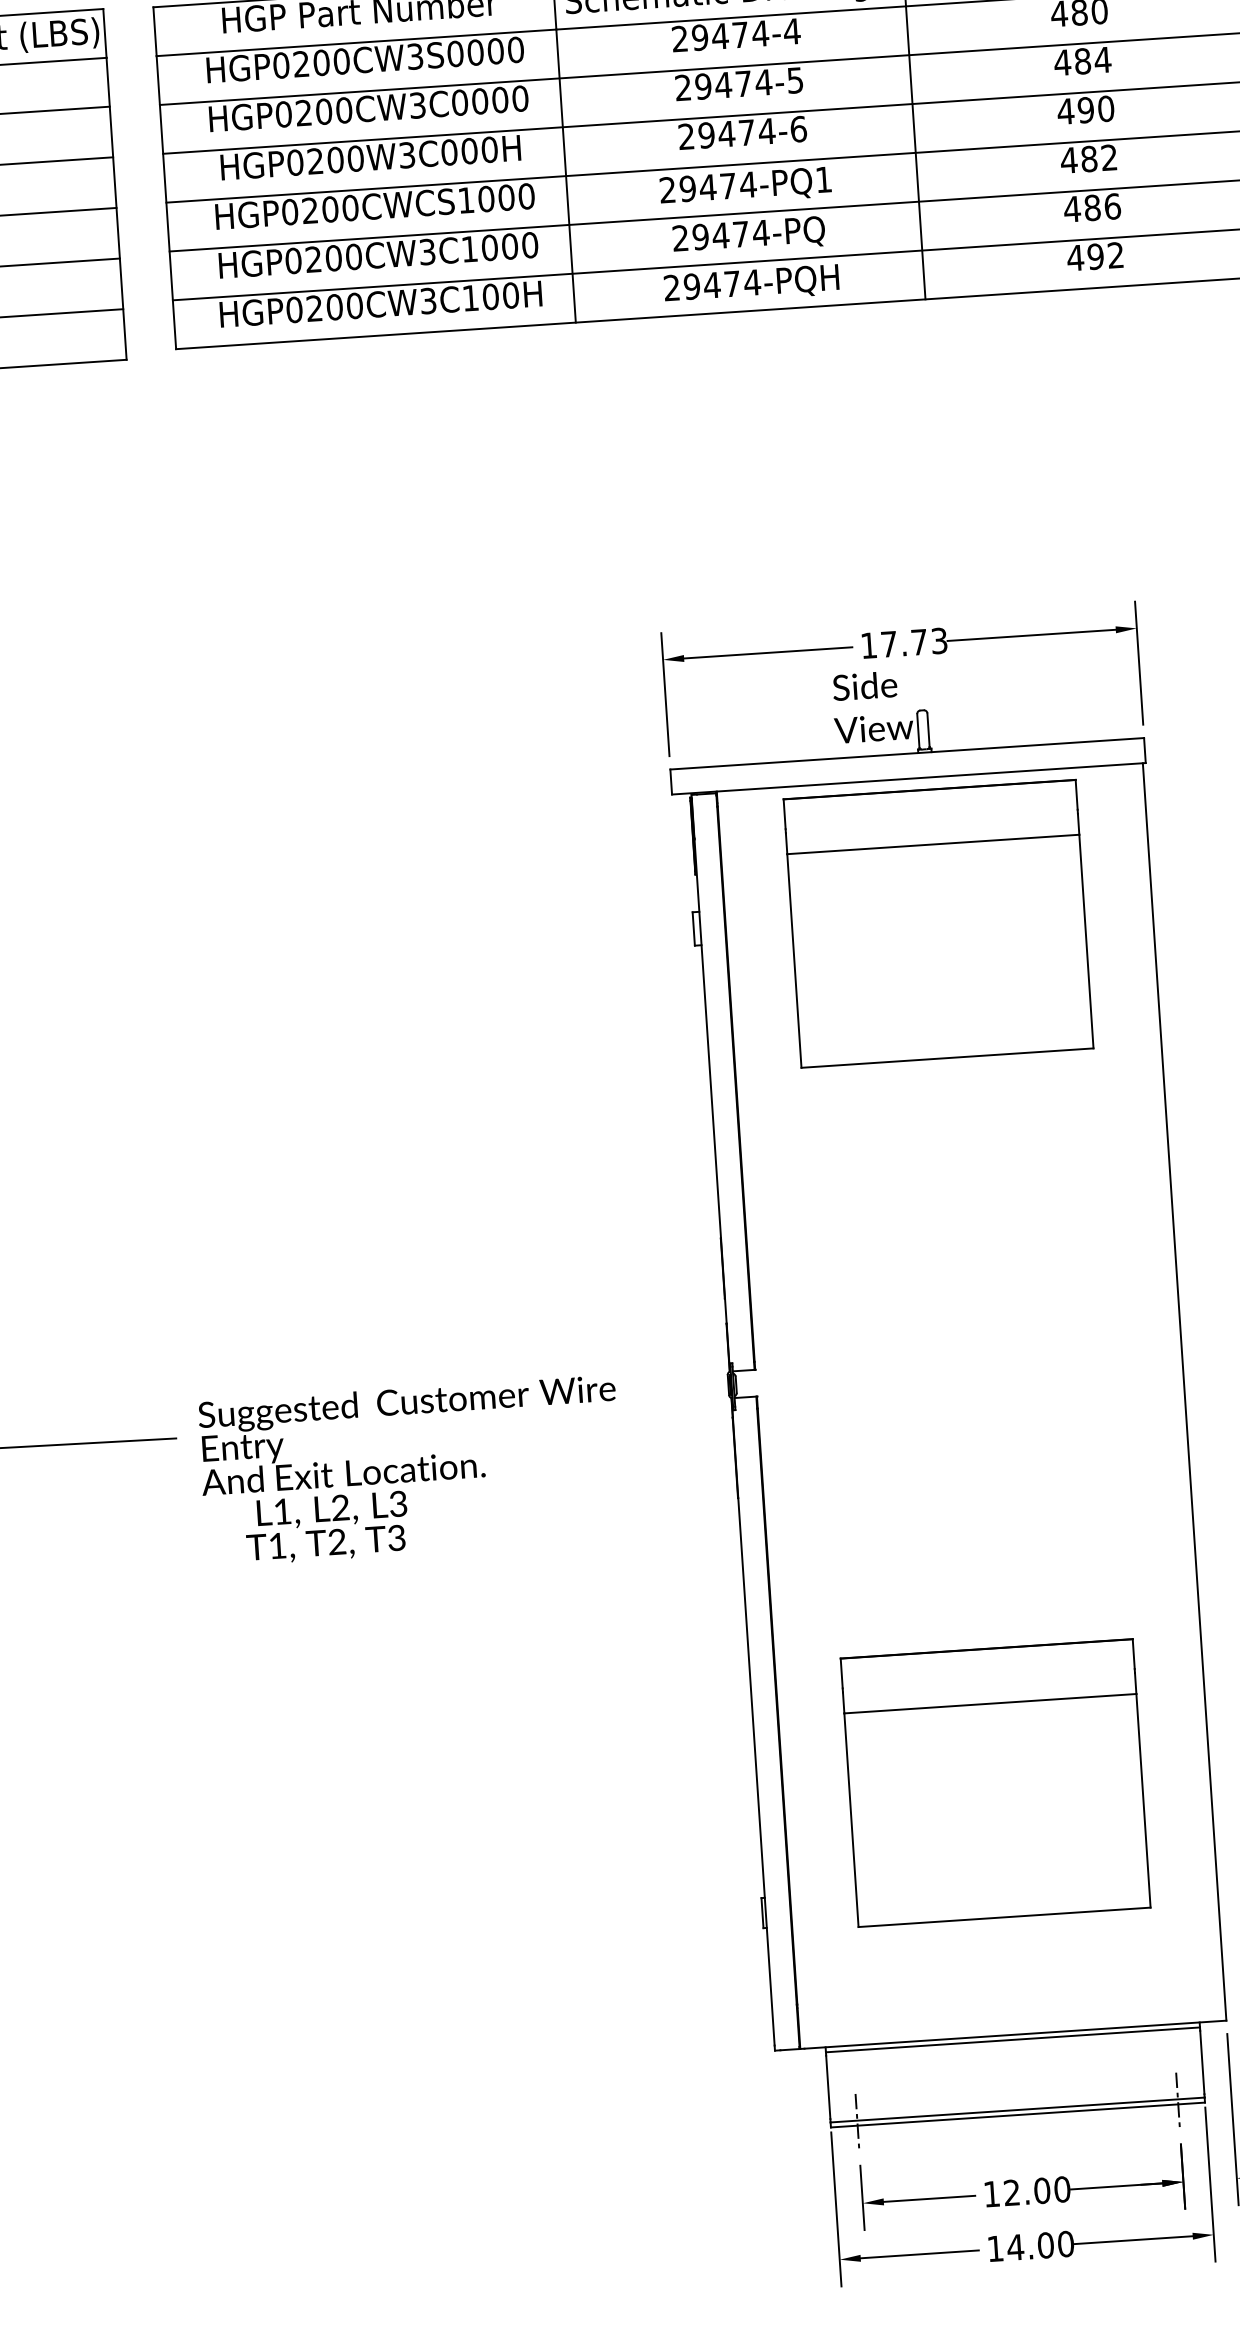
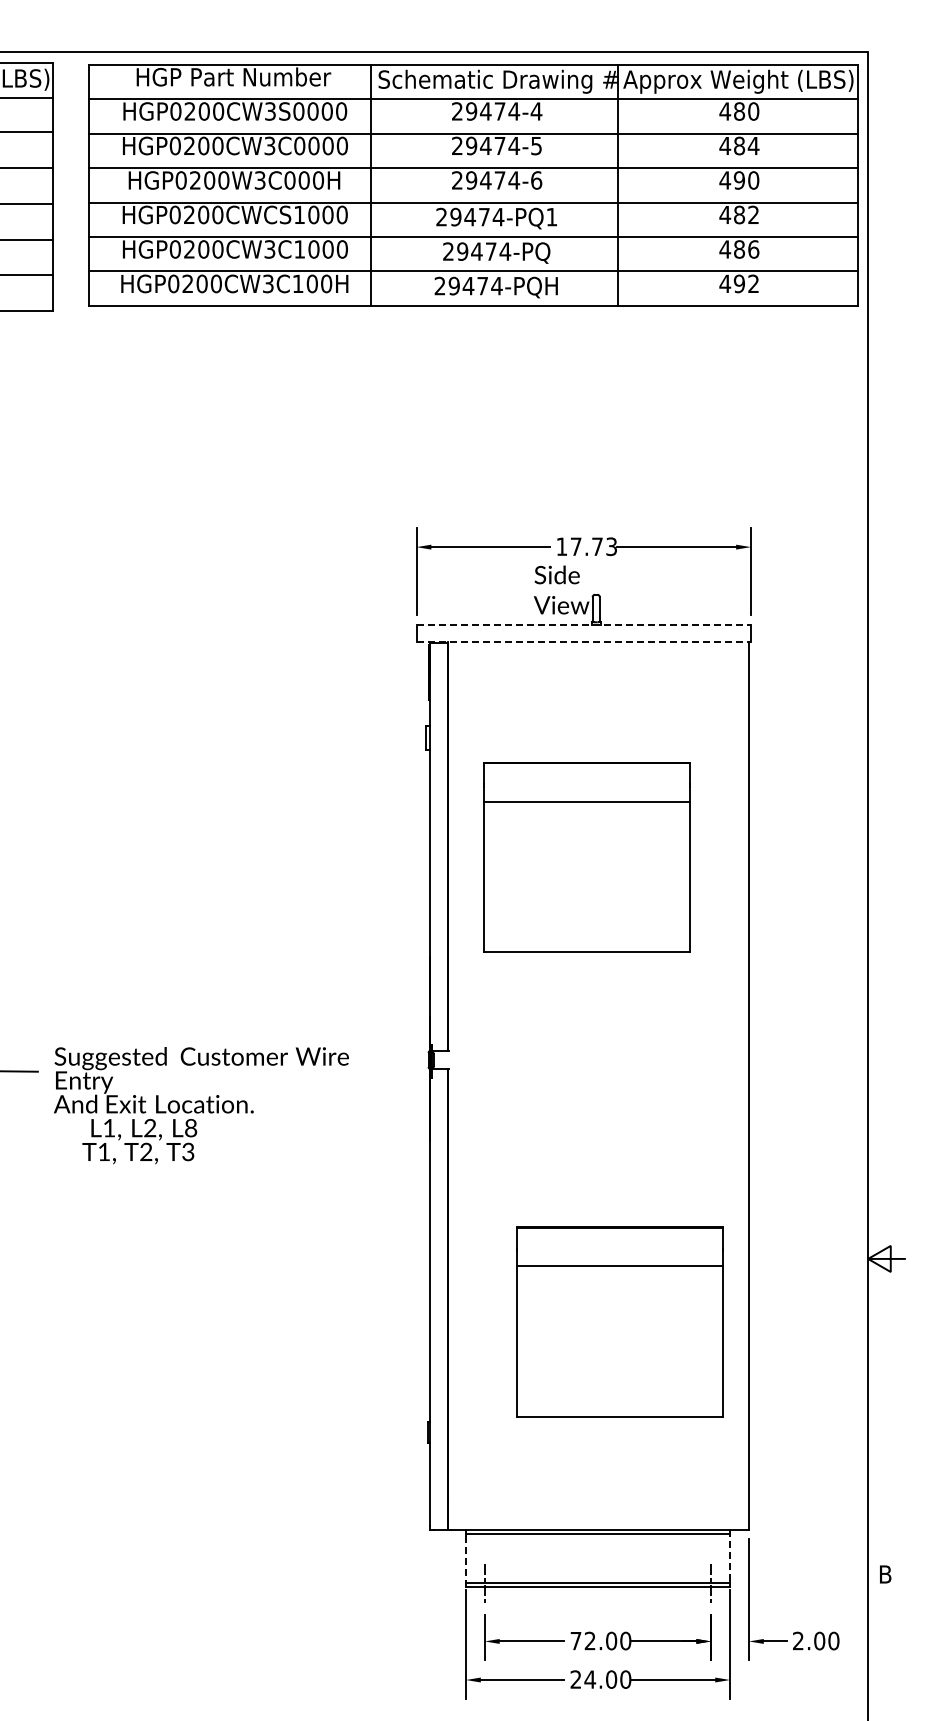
line: (908, 753) -> (584, 624), solid -> dashed
line: (909, 779) -> (584, 642), solid -> dashed
part: (938, 923) -> (586, 857), moved
text: (399, 1502) -> (191, 1127), L3 -> L8
part: (995, 1782) -> (619, 1321), moved
line: (1202, 2061) -> (730, 1557), solid -> dashed
line: (827, 2087) -> (465, 1558), solid -> dashed
text: (991, 2194) -> (575, 1641), 12.00 -> 72.00
text: (994, 2248) -> (575, 1679), 14.00 -> 24.00

